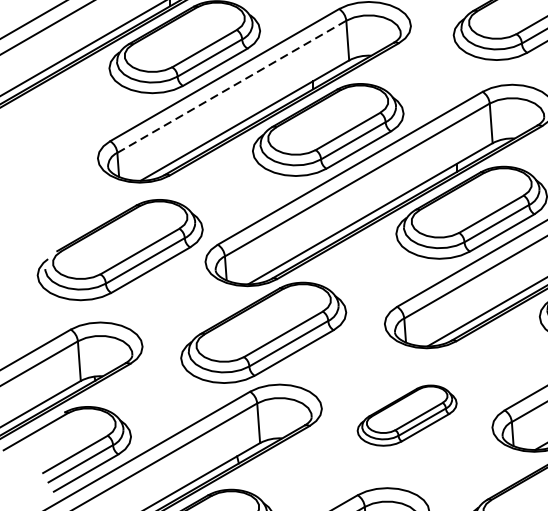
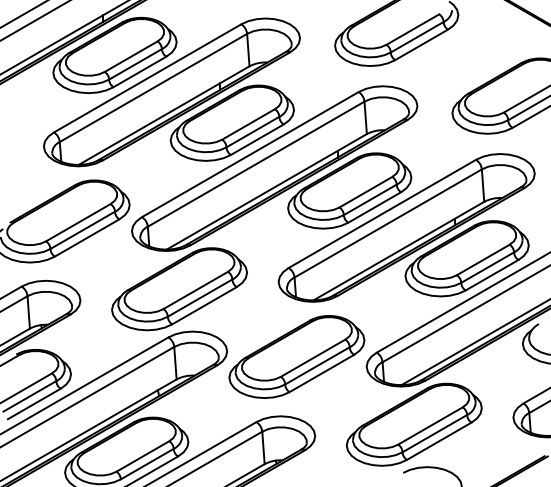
line: (231, 86) -> (153, 87), dashed -> solid
part: (406, 415) -> (296, 356), size x1.67

